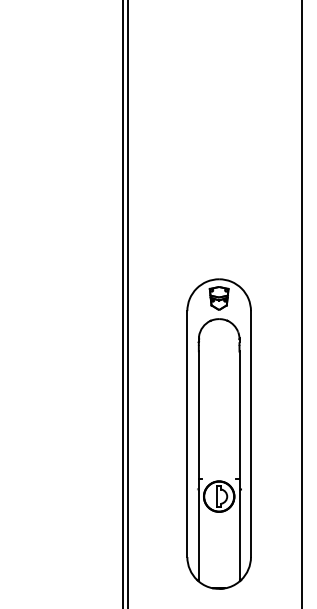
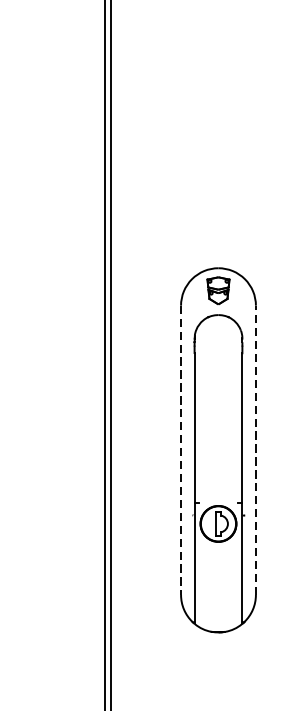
line: (187, 434) -> (181, 450), solid -> dashed
line: (251, 434) -> (256, 450), solid -> dashed

